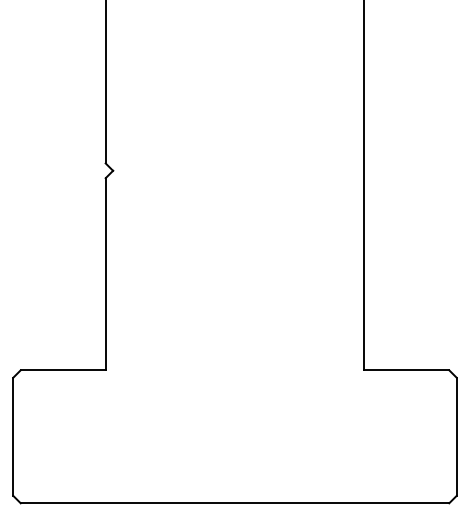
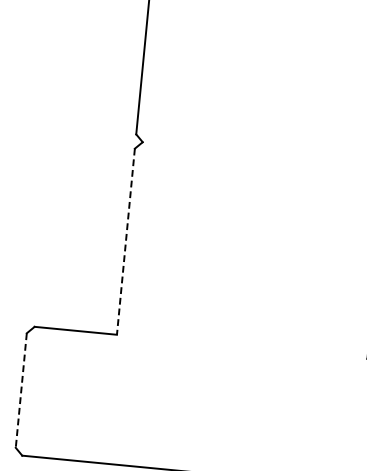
line: (105, 274) -> (125, 241), solid -> dashed
line: (13, 437) -> (21, 391), solid -> dashed

